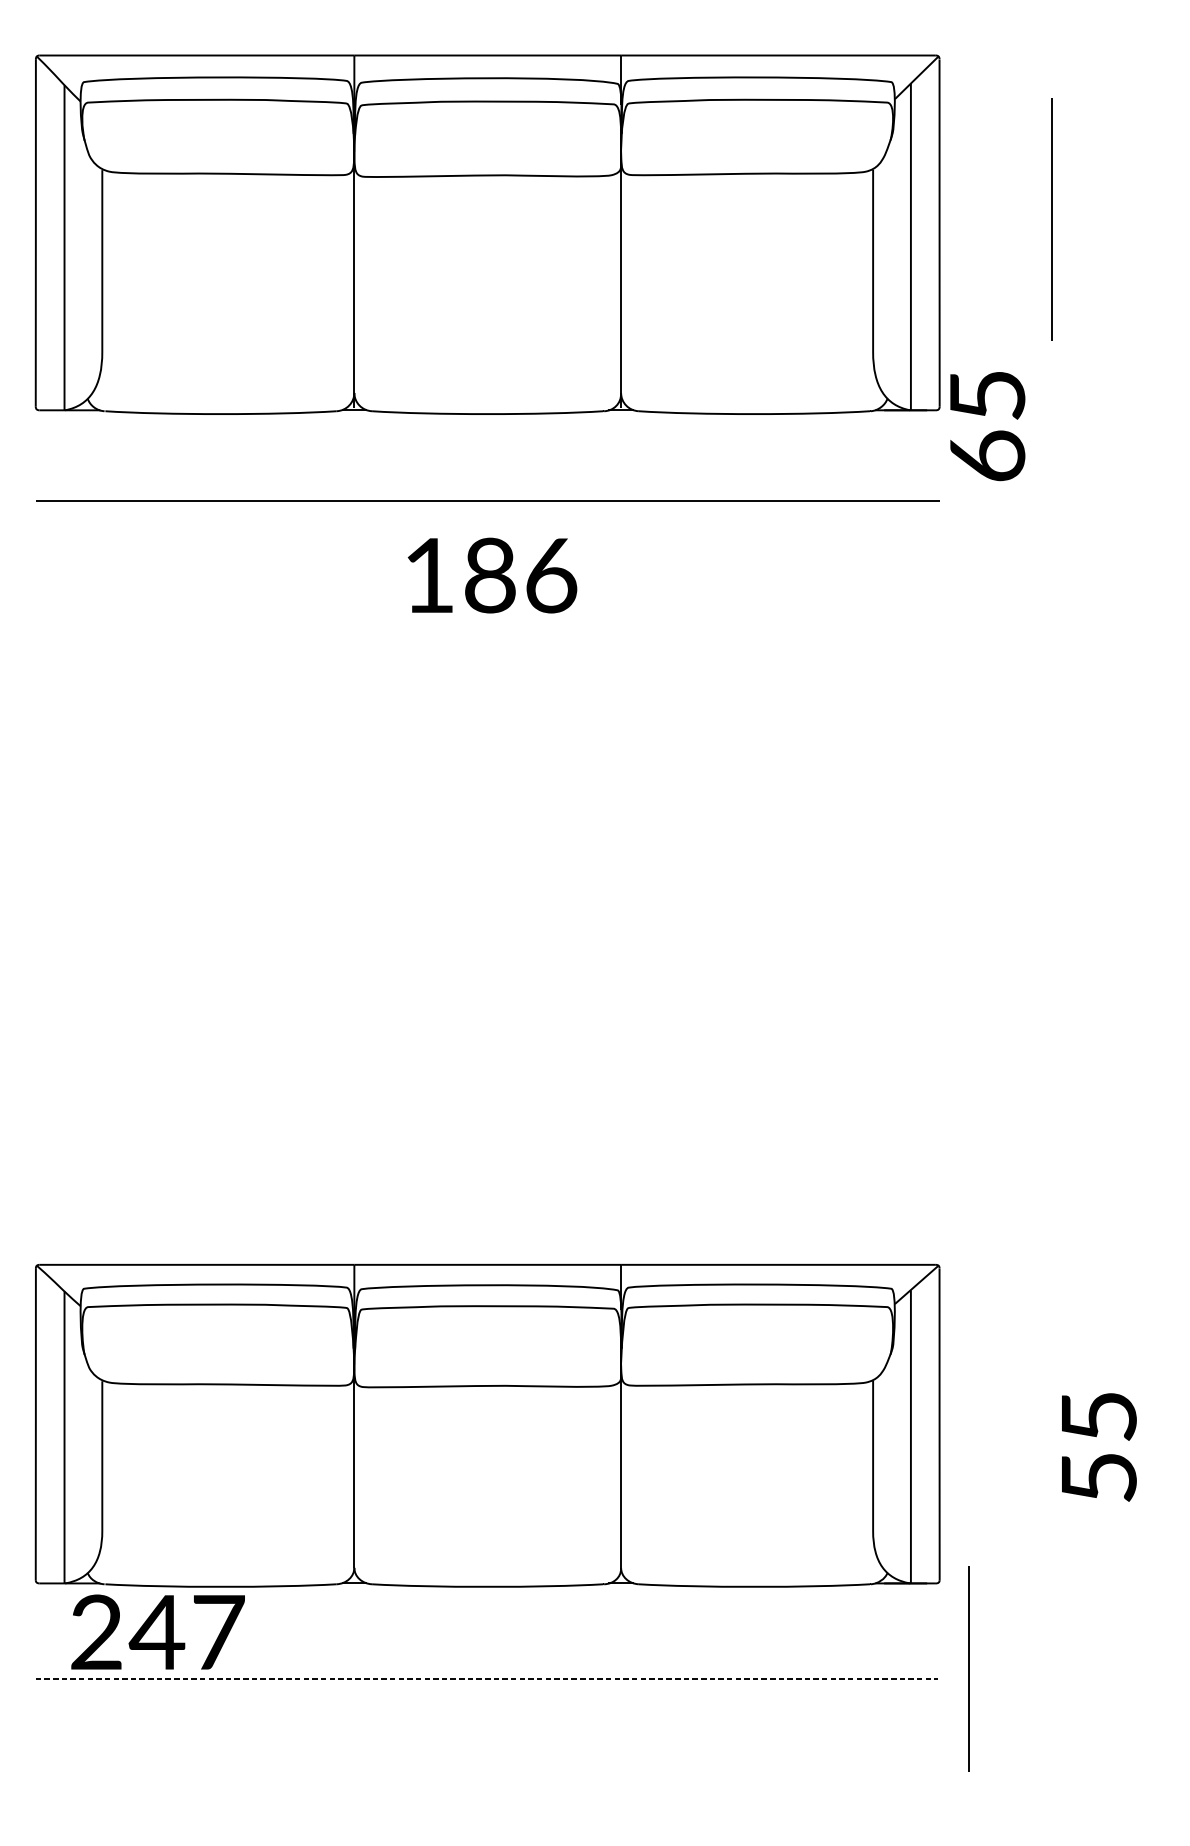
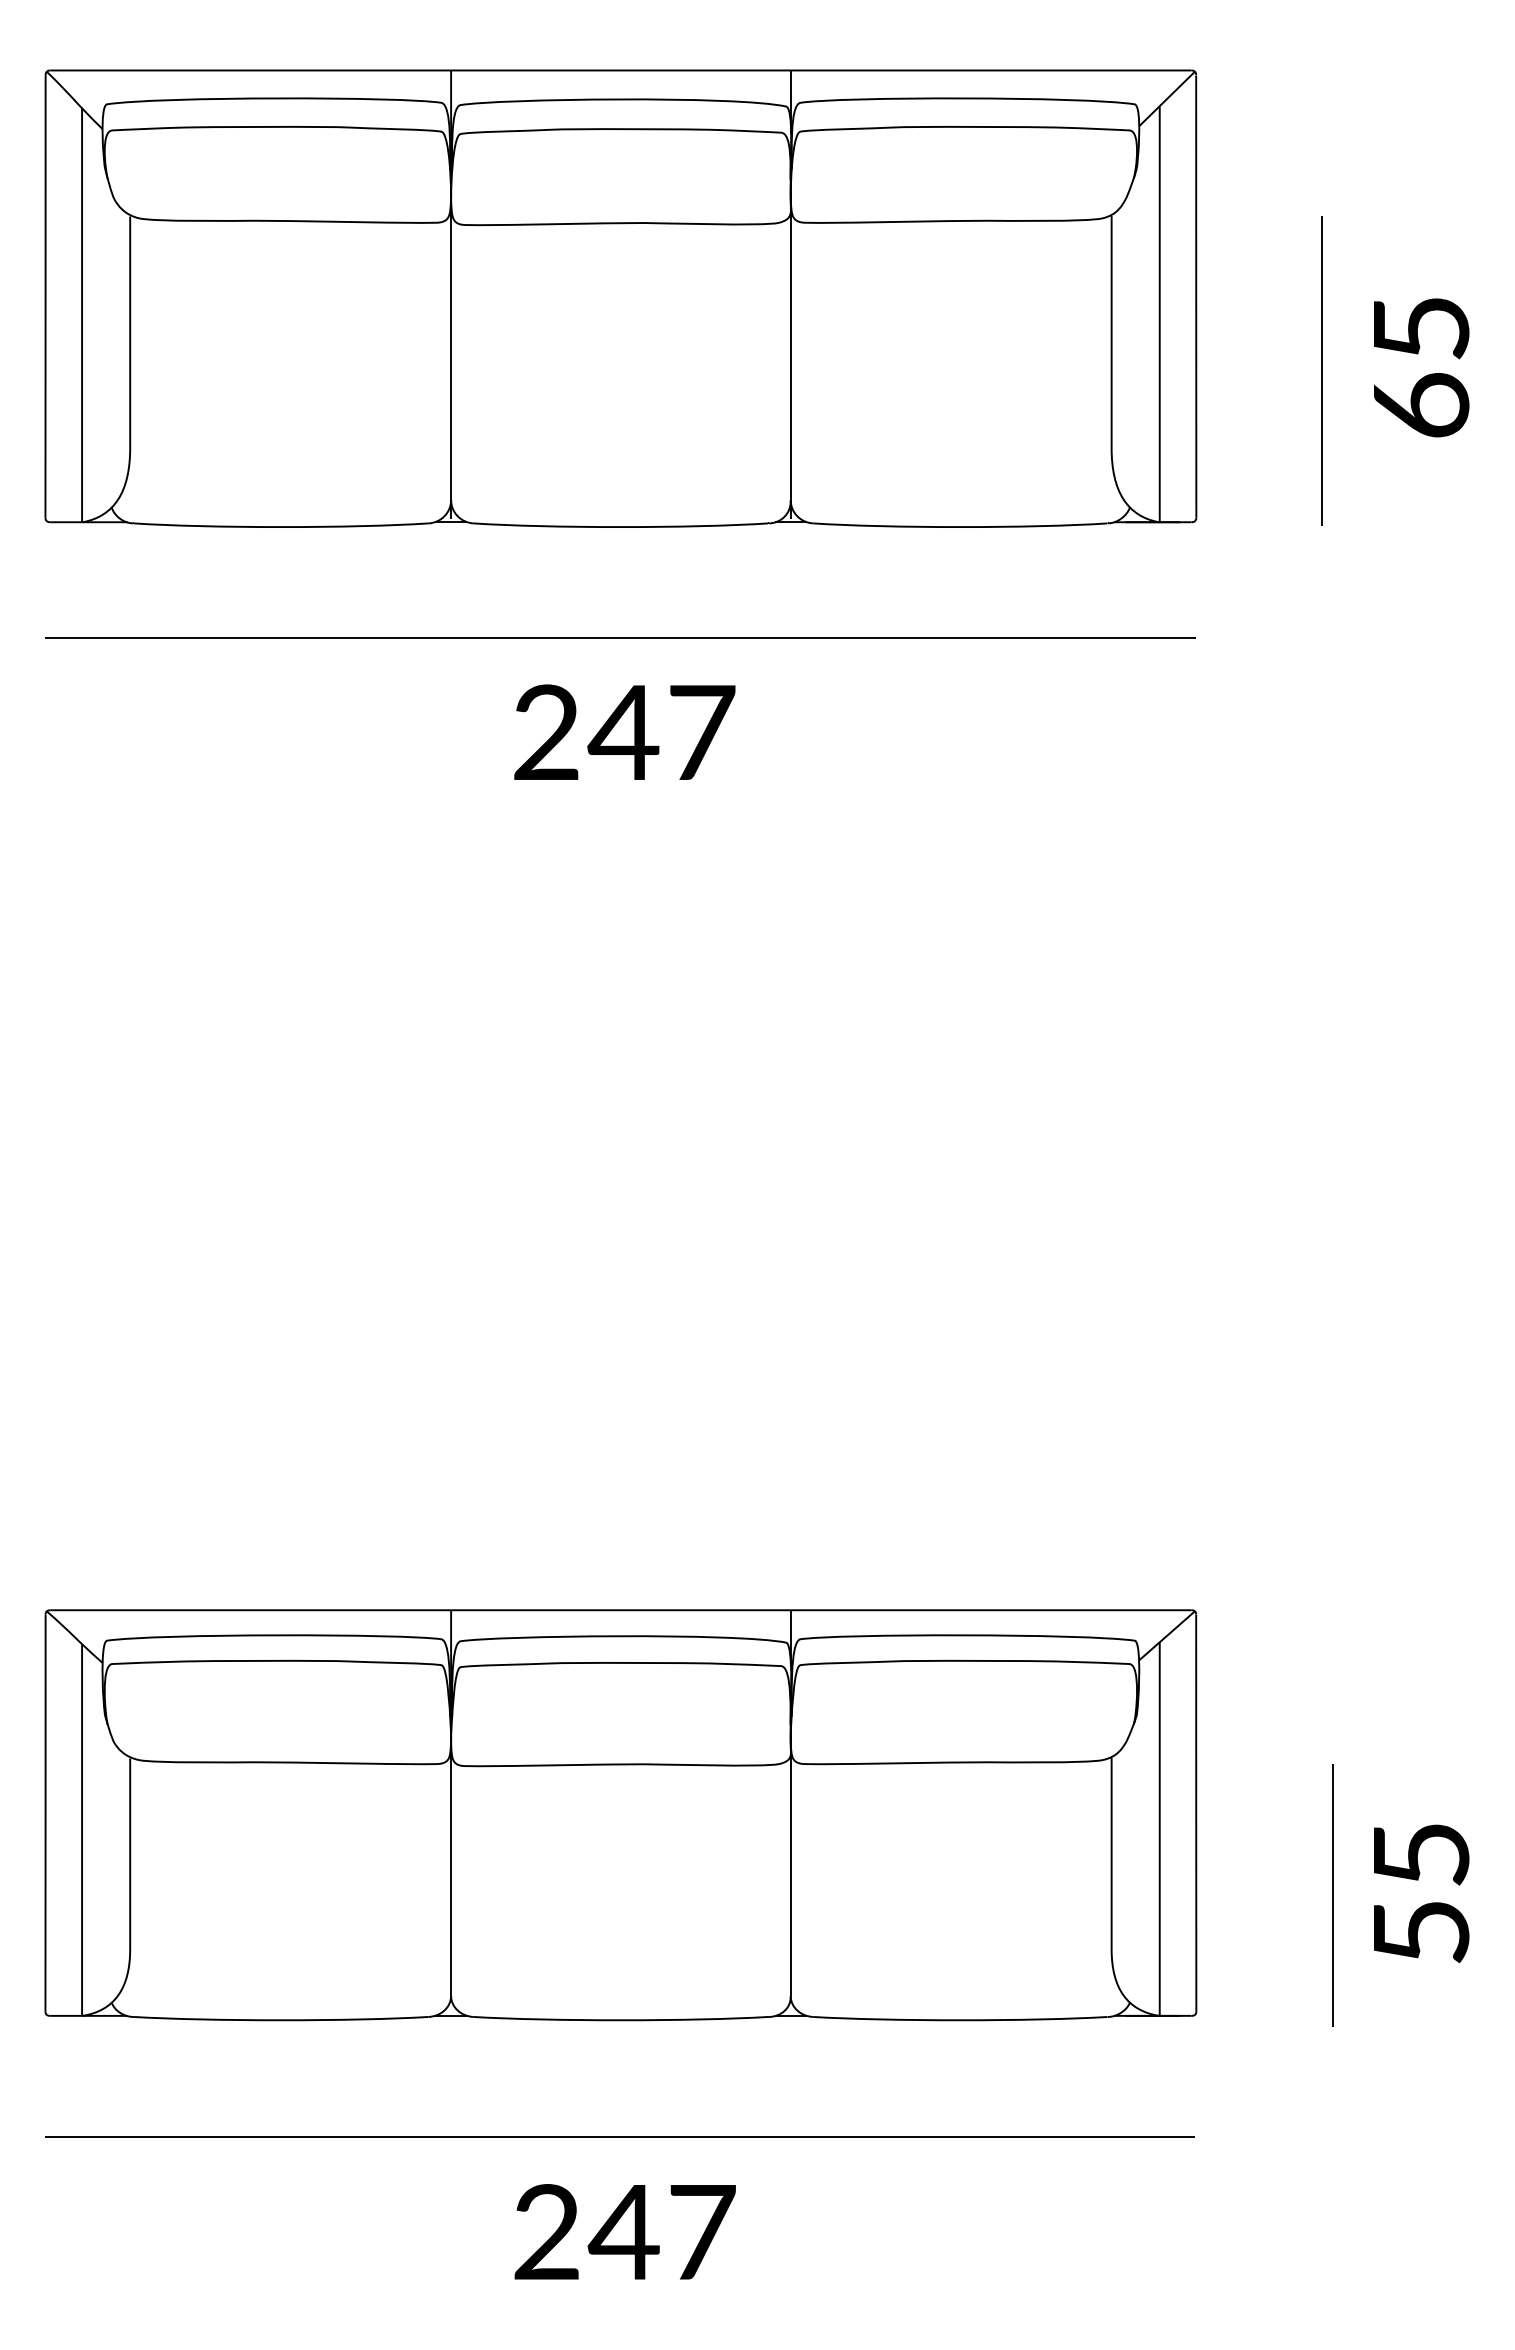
line: (1051, 218) -> (1321, 370), moved
text: (987, 426) -> (1421, 367), moved
text: (490, 575) -> (624, 732), 186 -> 247
text: (1099, 1447) -> (1421, 1893), moved
text: (157, 1631) -> (624, 2231), moved
line: (968, 1668) -> (1332, 1895), moved
line: (487, 1678) -> (620, 2137), dashed -> solid

